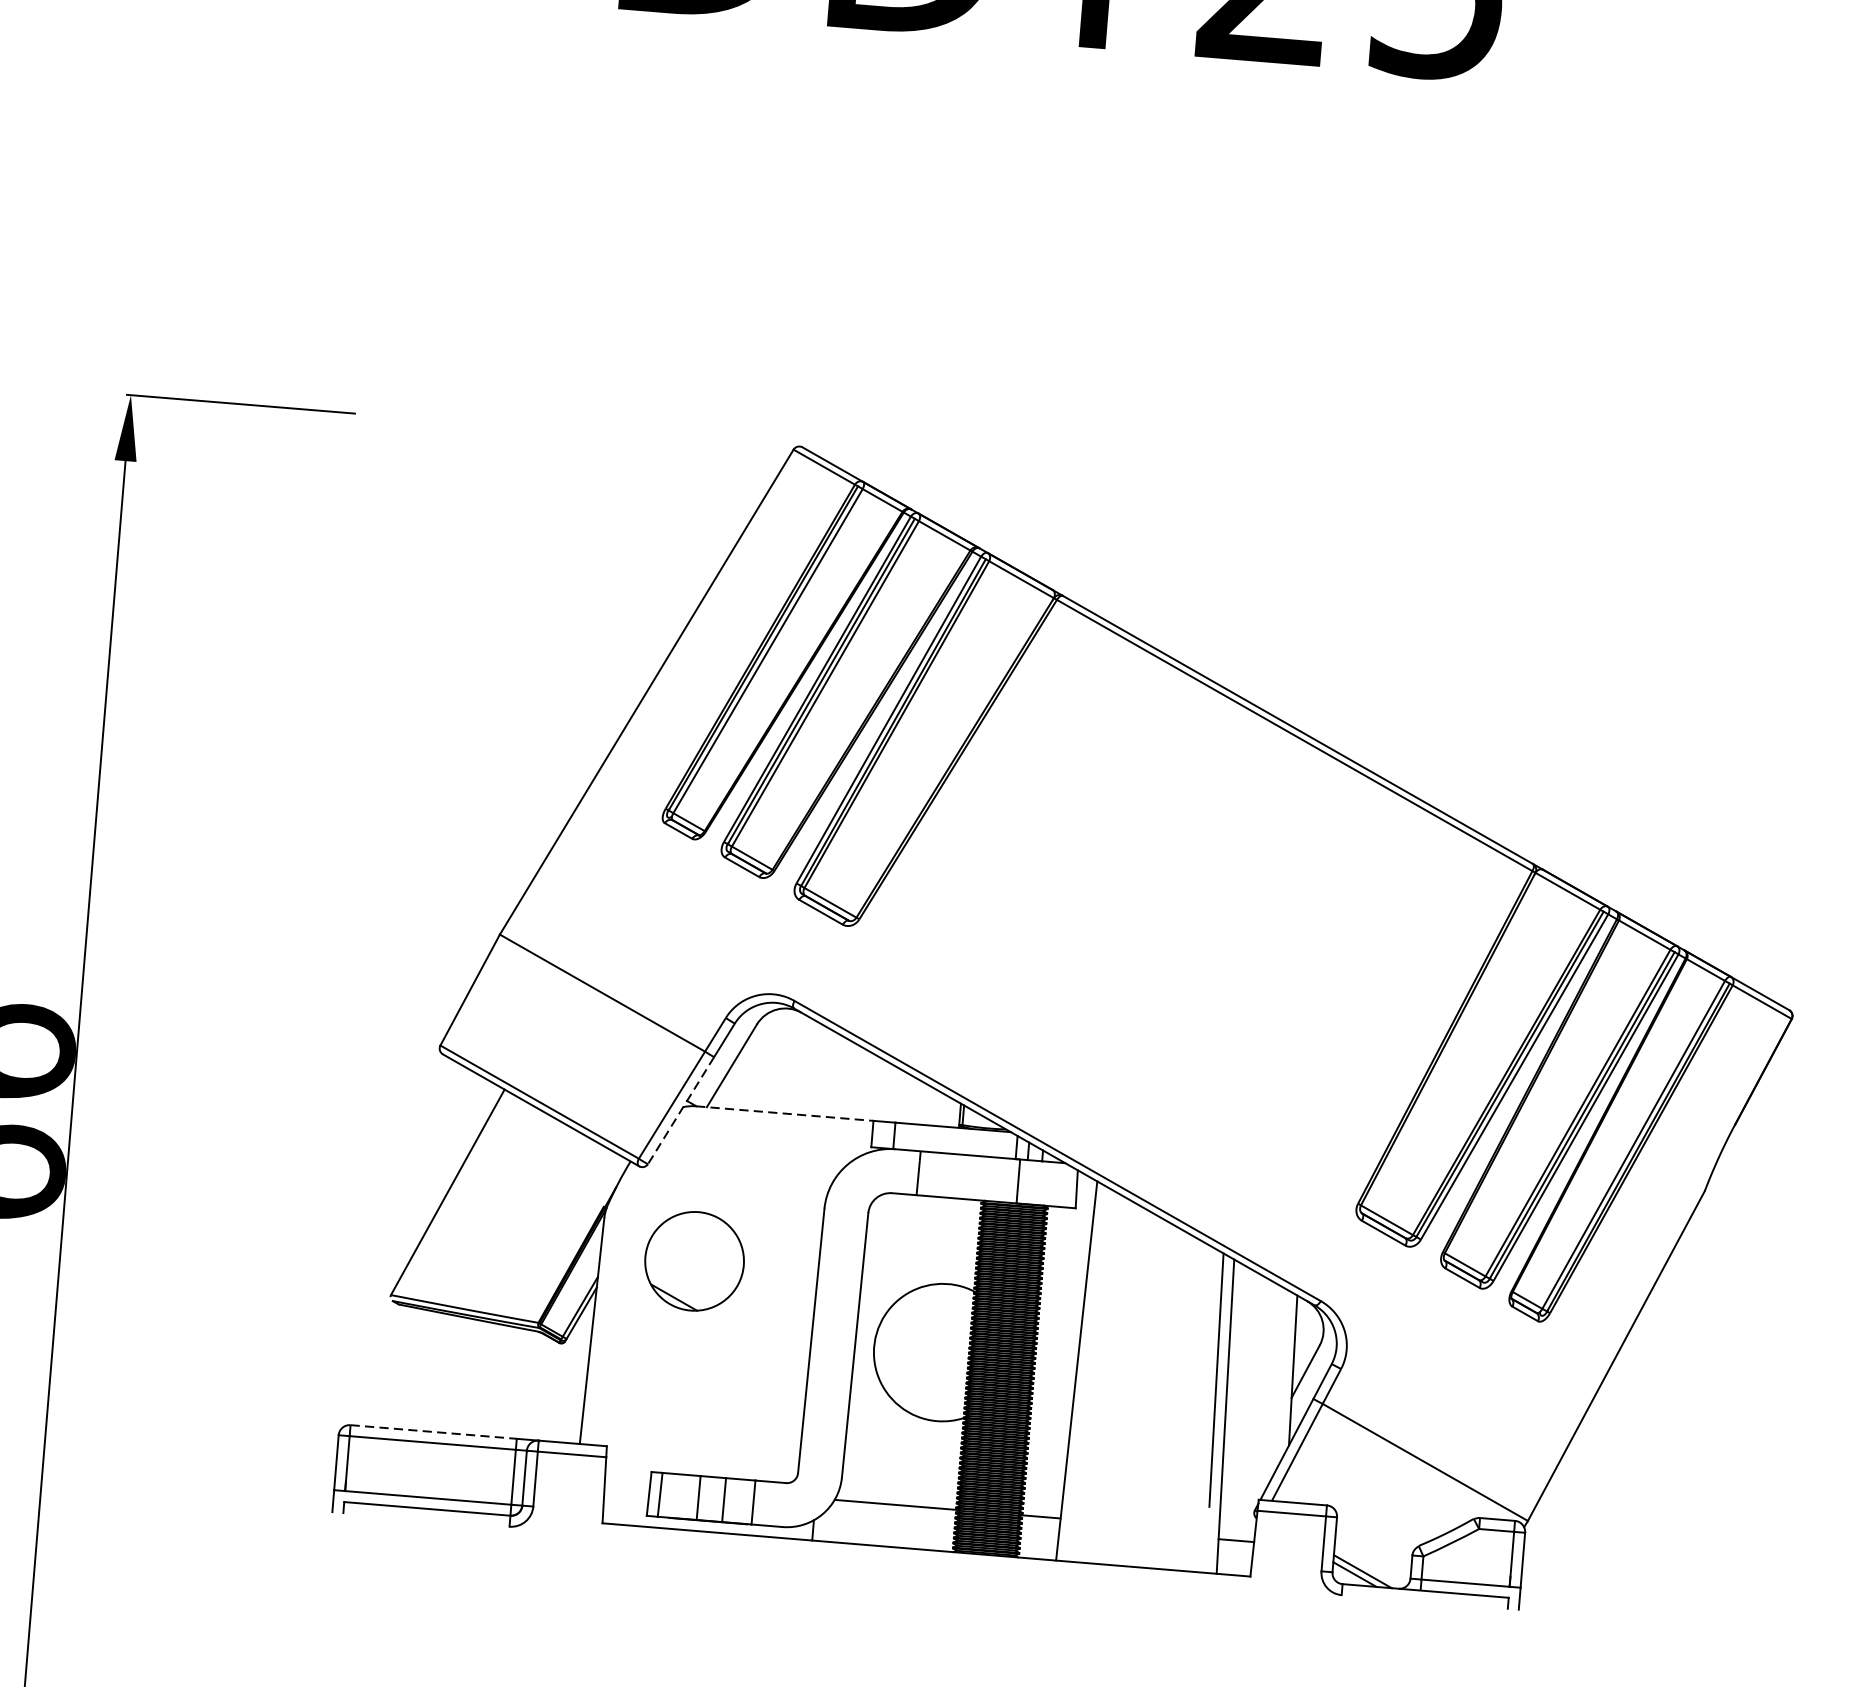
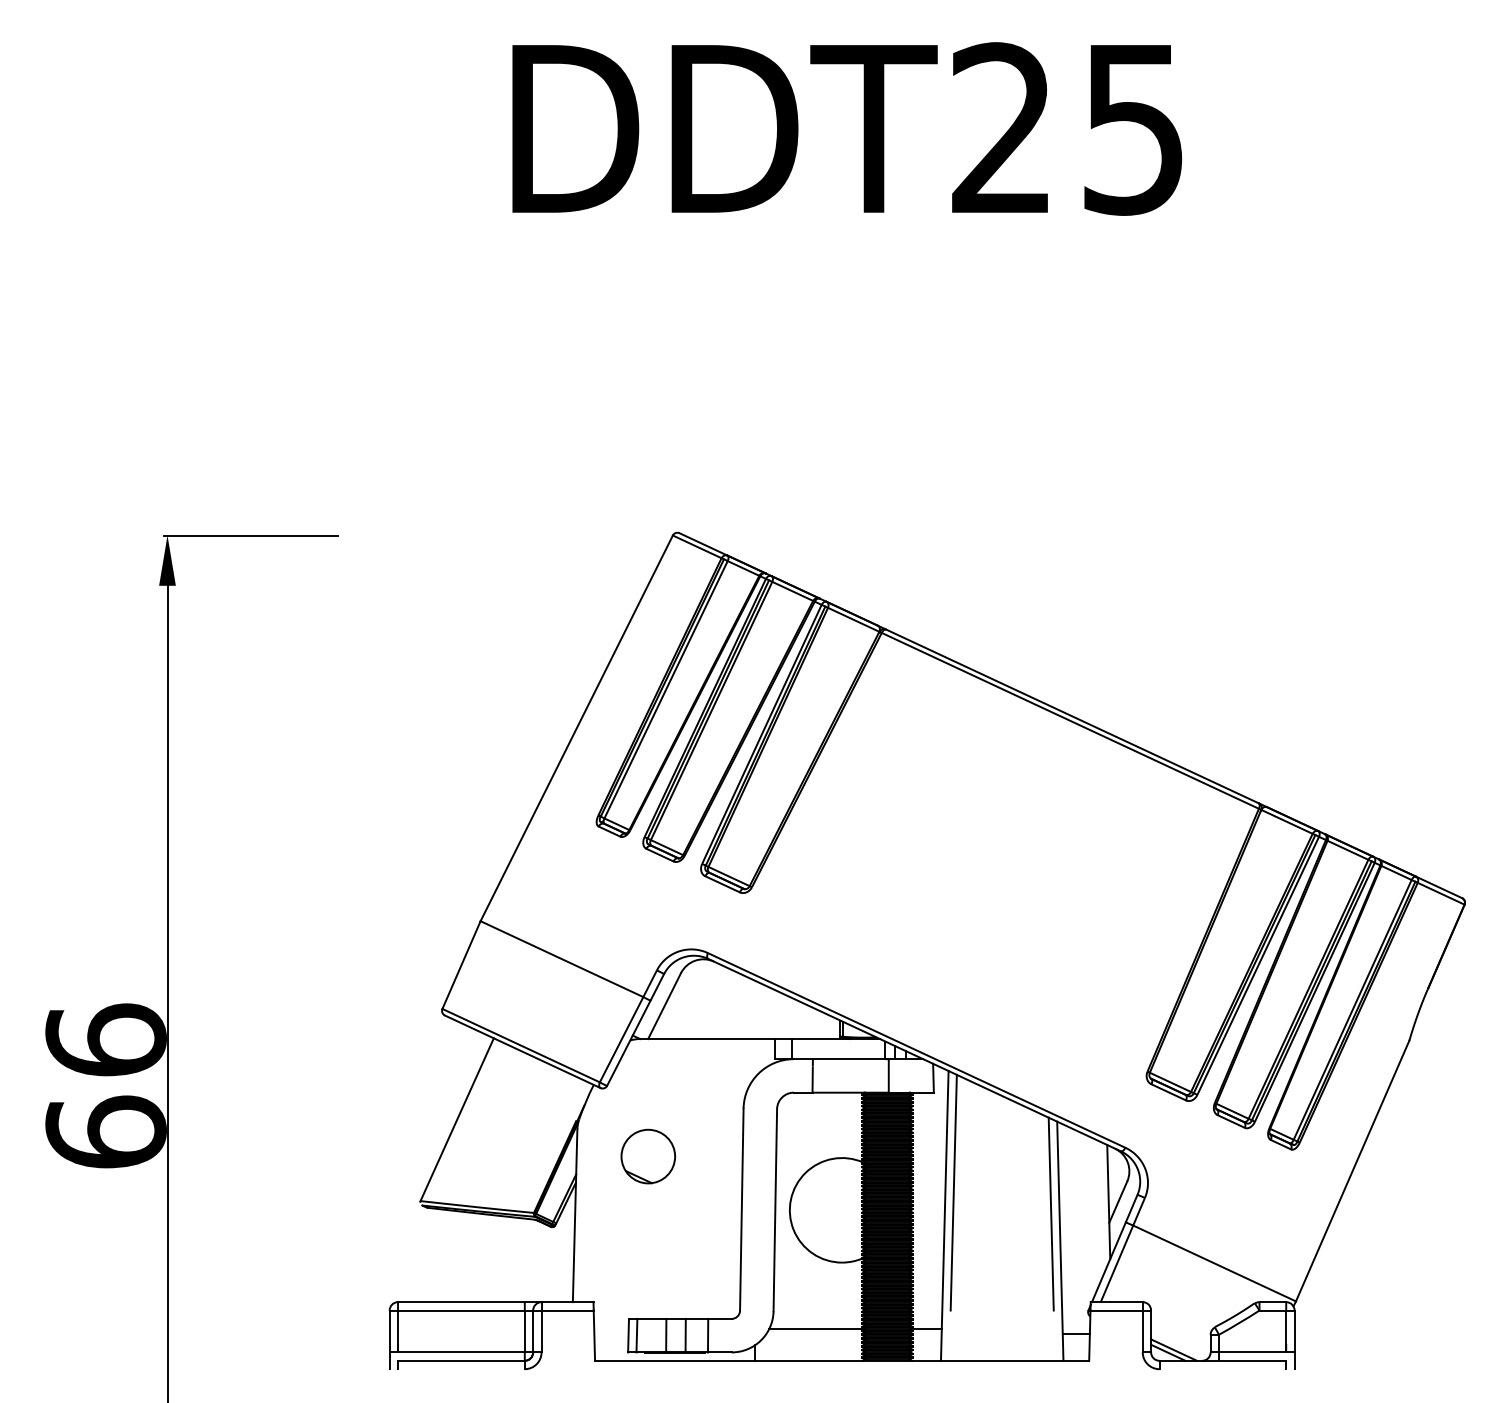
line: (680, 1110) -> (628, 1043), dashed -> solid
line: (784, 1114) -> (707, 1039), dashed -> solid
part: (693, 1261) -> (647, 1156), size x0.71
line: (1090, 1341) -> (953, 1192), added
line: (433, 1432) -> (461, 1302), dashed -> solid

